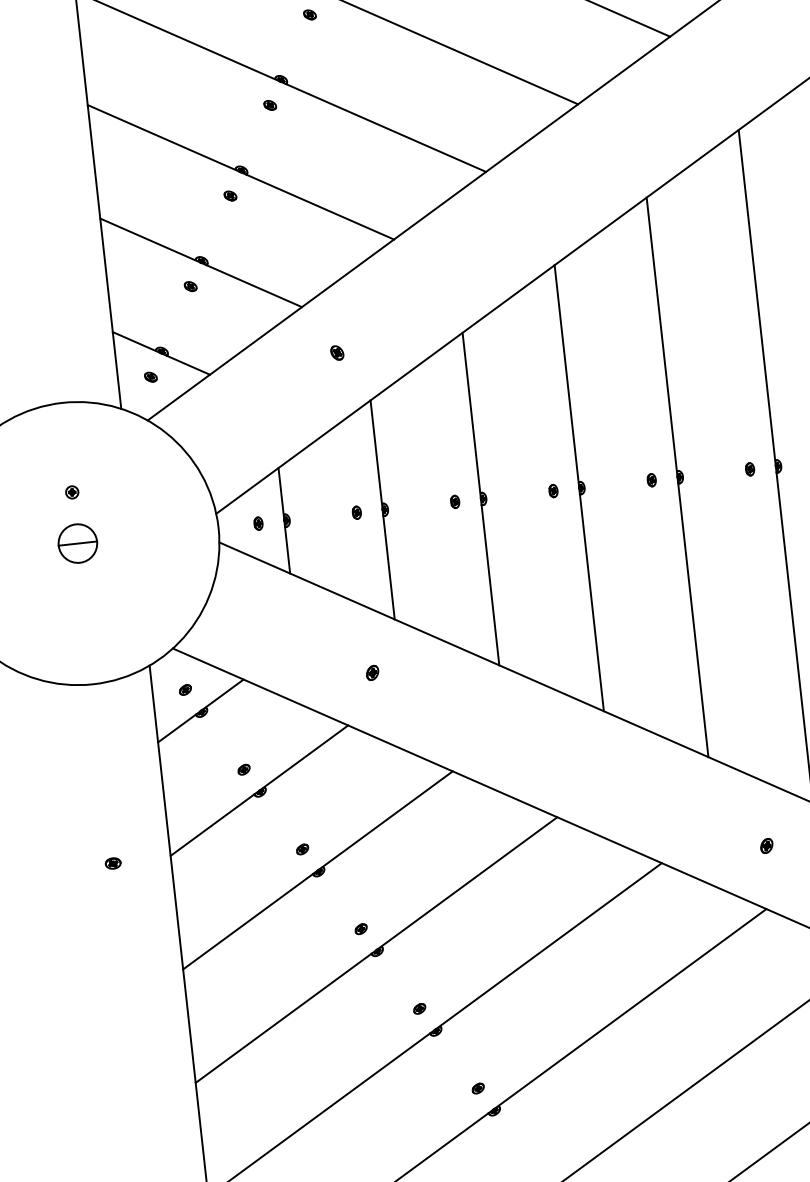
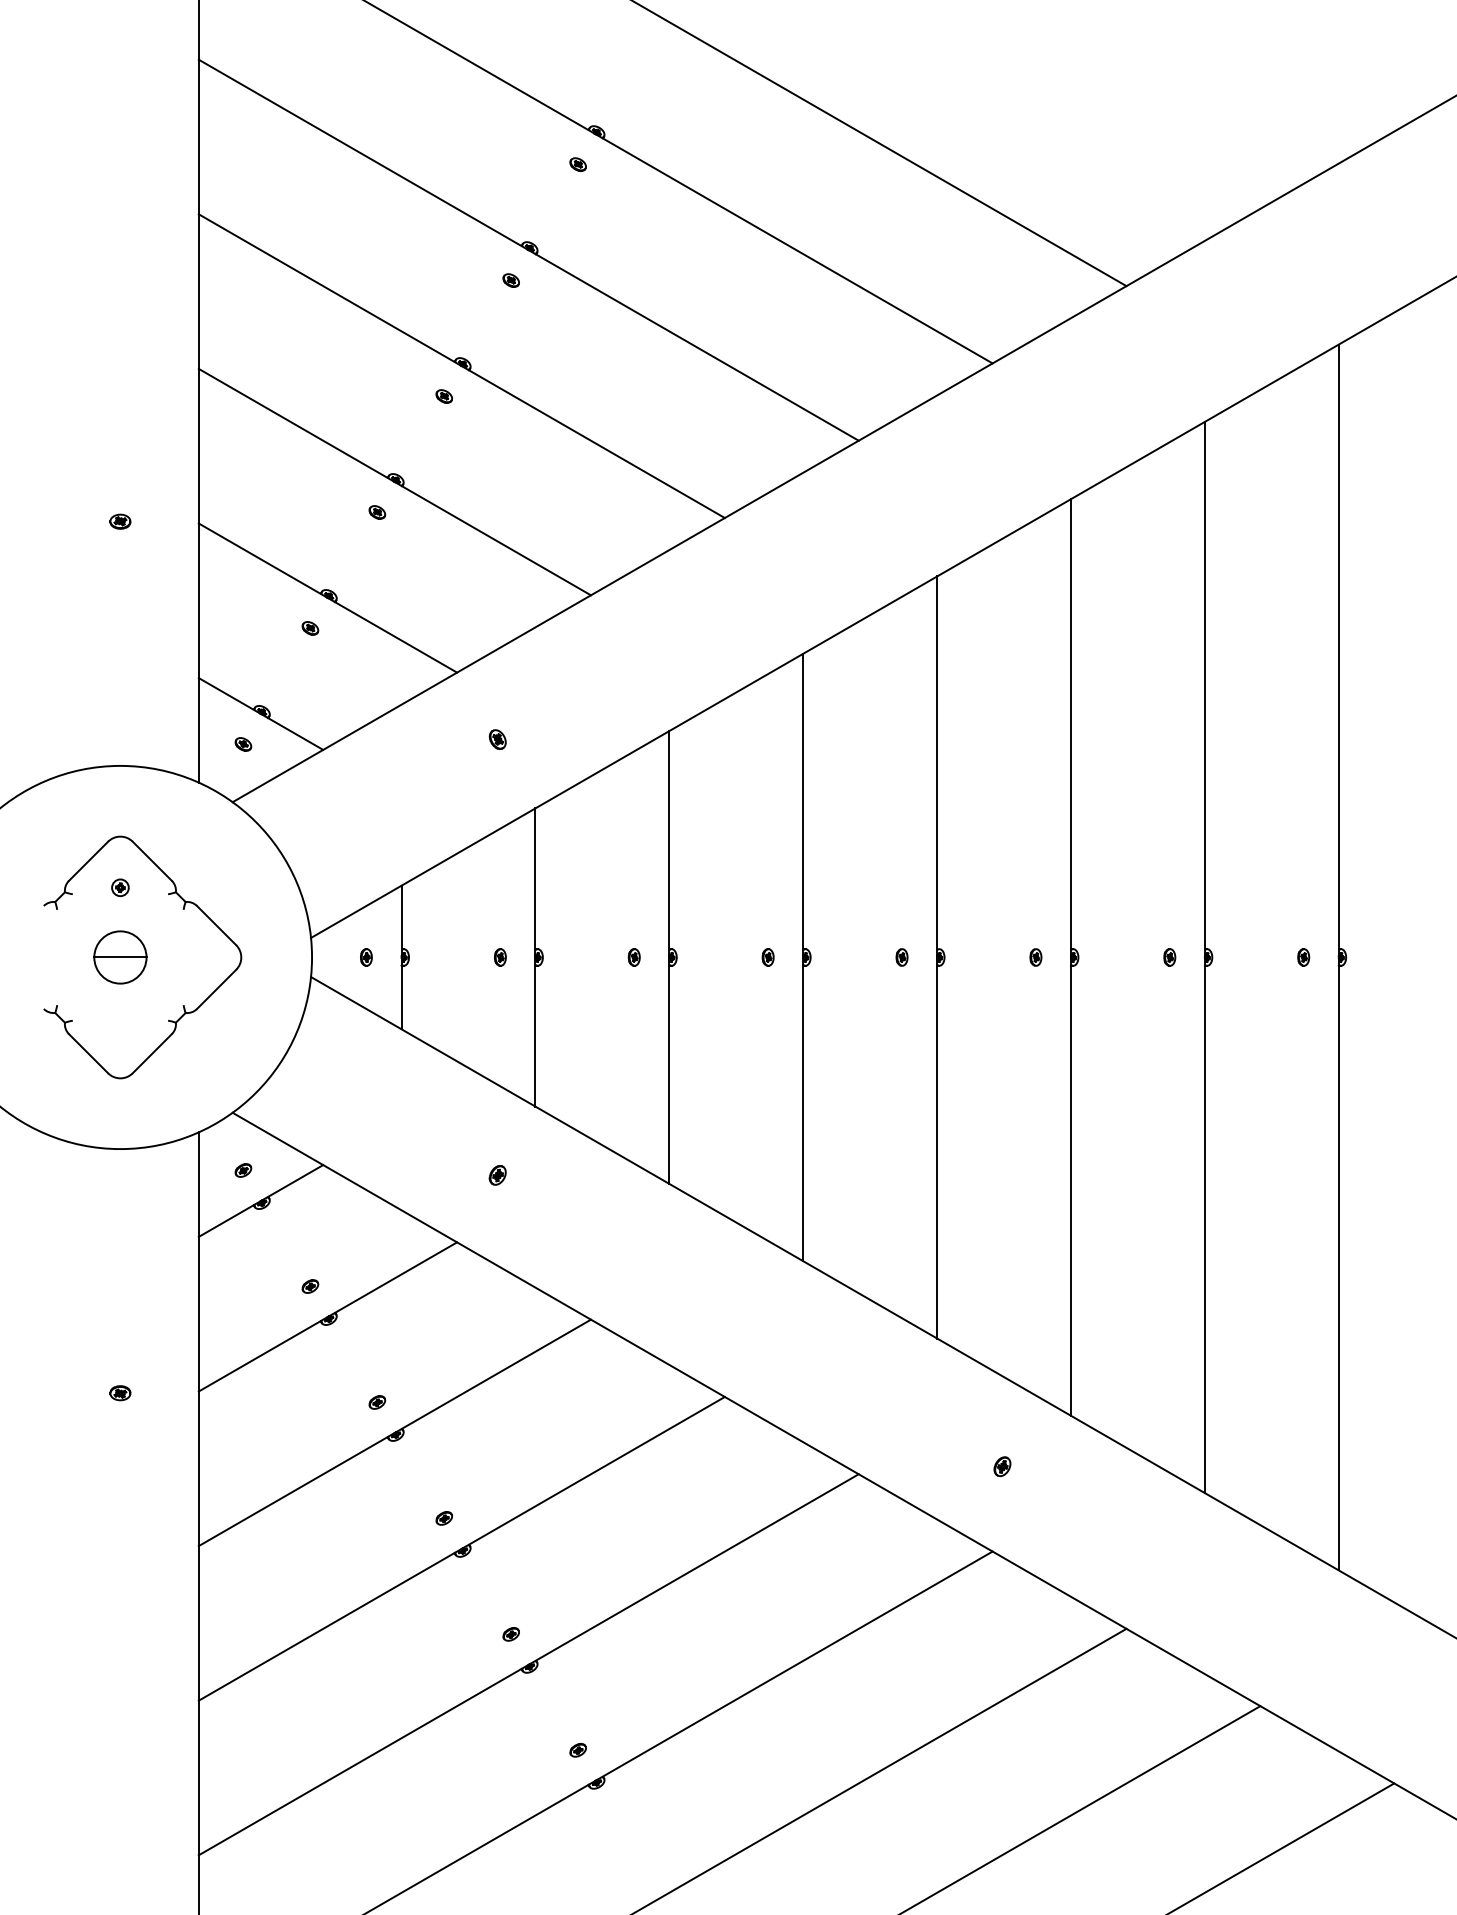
part: (42, 223) -> (120, 521), added
part: (119, 503) -> (182, 909), added

